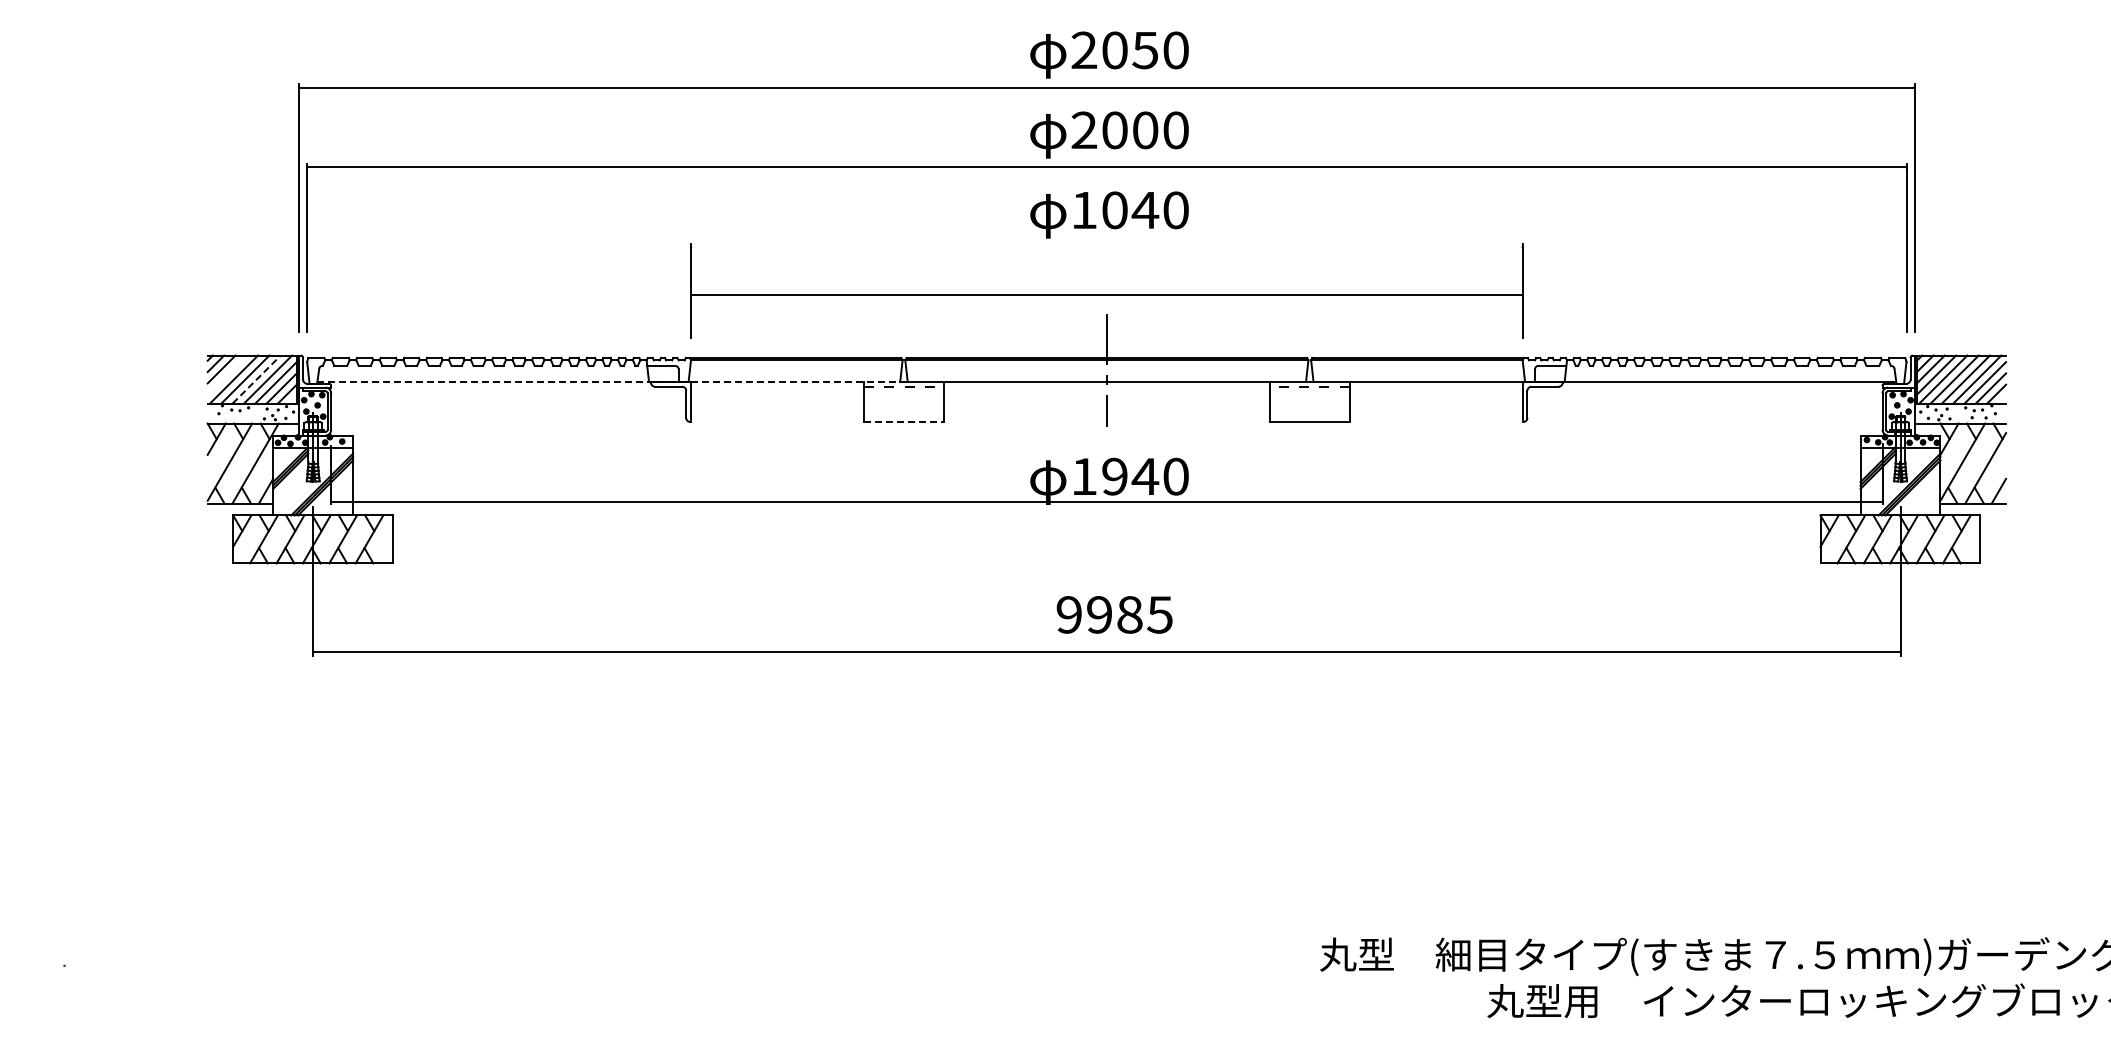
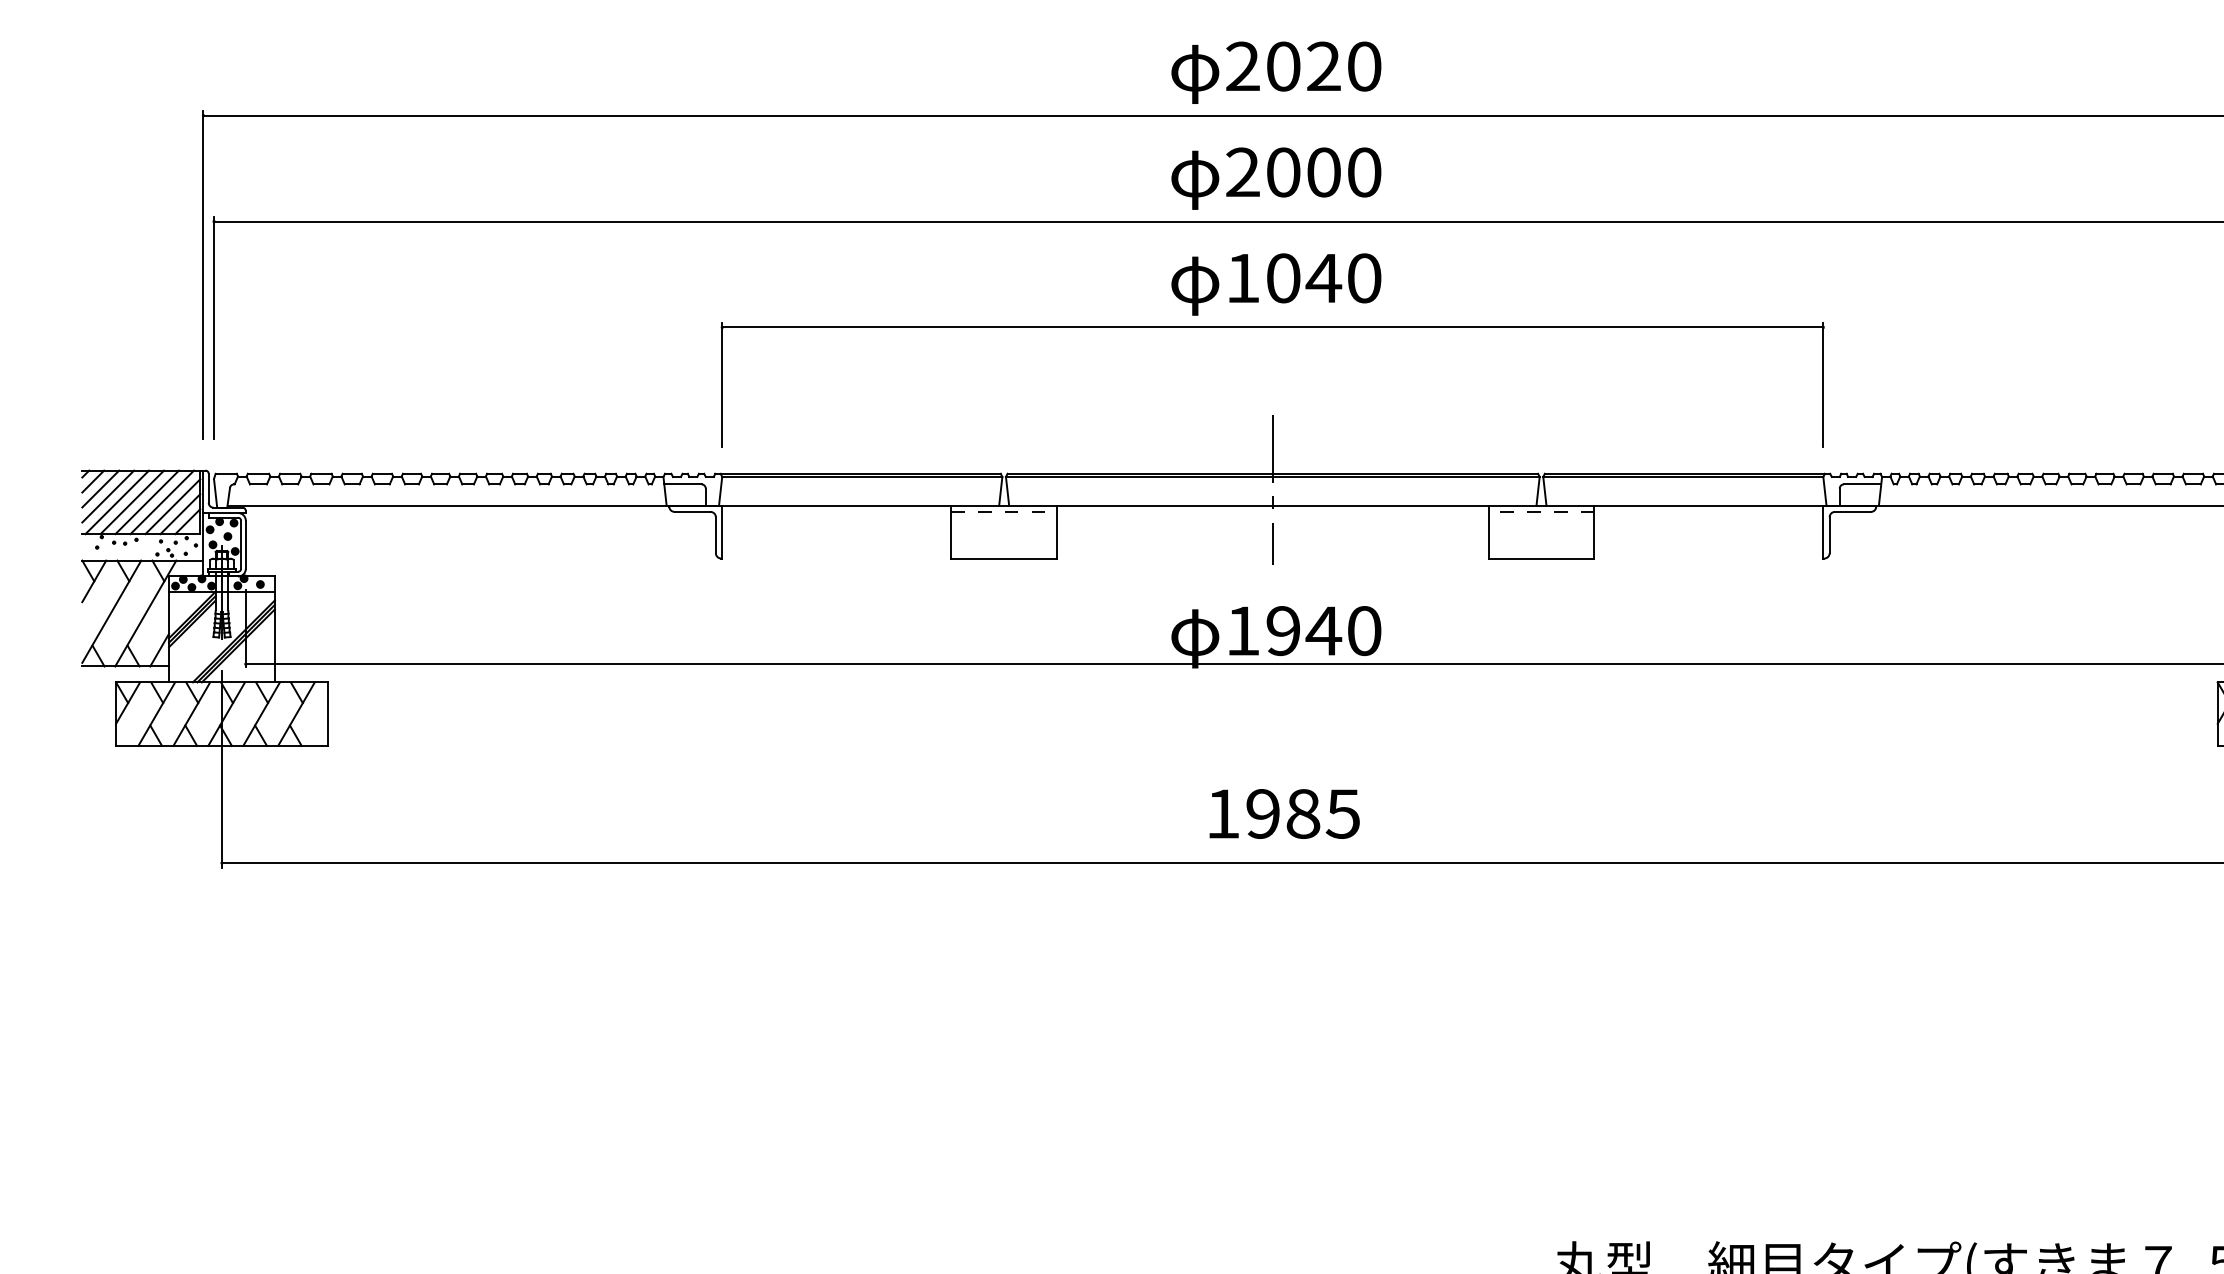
text: (1145, 50) -> (1323, 66), 2050 -> 2020
line: (1106, 295) -> (1272, 327), moved
line: (226, 374) -> (107, 495), added
line: (256, 379) -> (146, 502), dashed -> solid
line: (609, 381) -> (614, 504), dashed -> solid
line: (903, 421) -> (1003, 557), dashed -> solid
text: (1068, 614) -> (1222, 813), 9985 -> 1985

